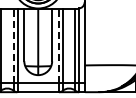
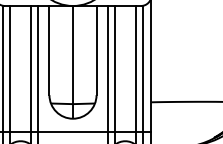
line: (13, 45) -> (31, 68), dashed -> solid
line: (58, 45) -> (107, 68), dashed -> solid

